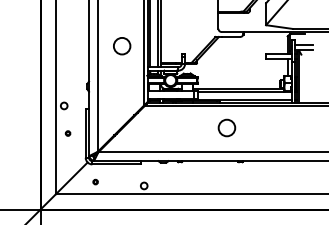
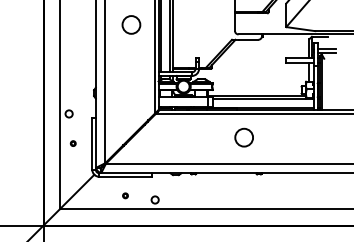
circle: (122, 46) -> (131, 25), moved
part: (95, 181) -> (125, 195), moved

